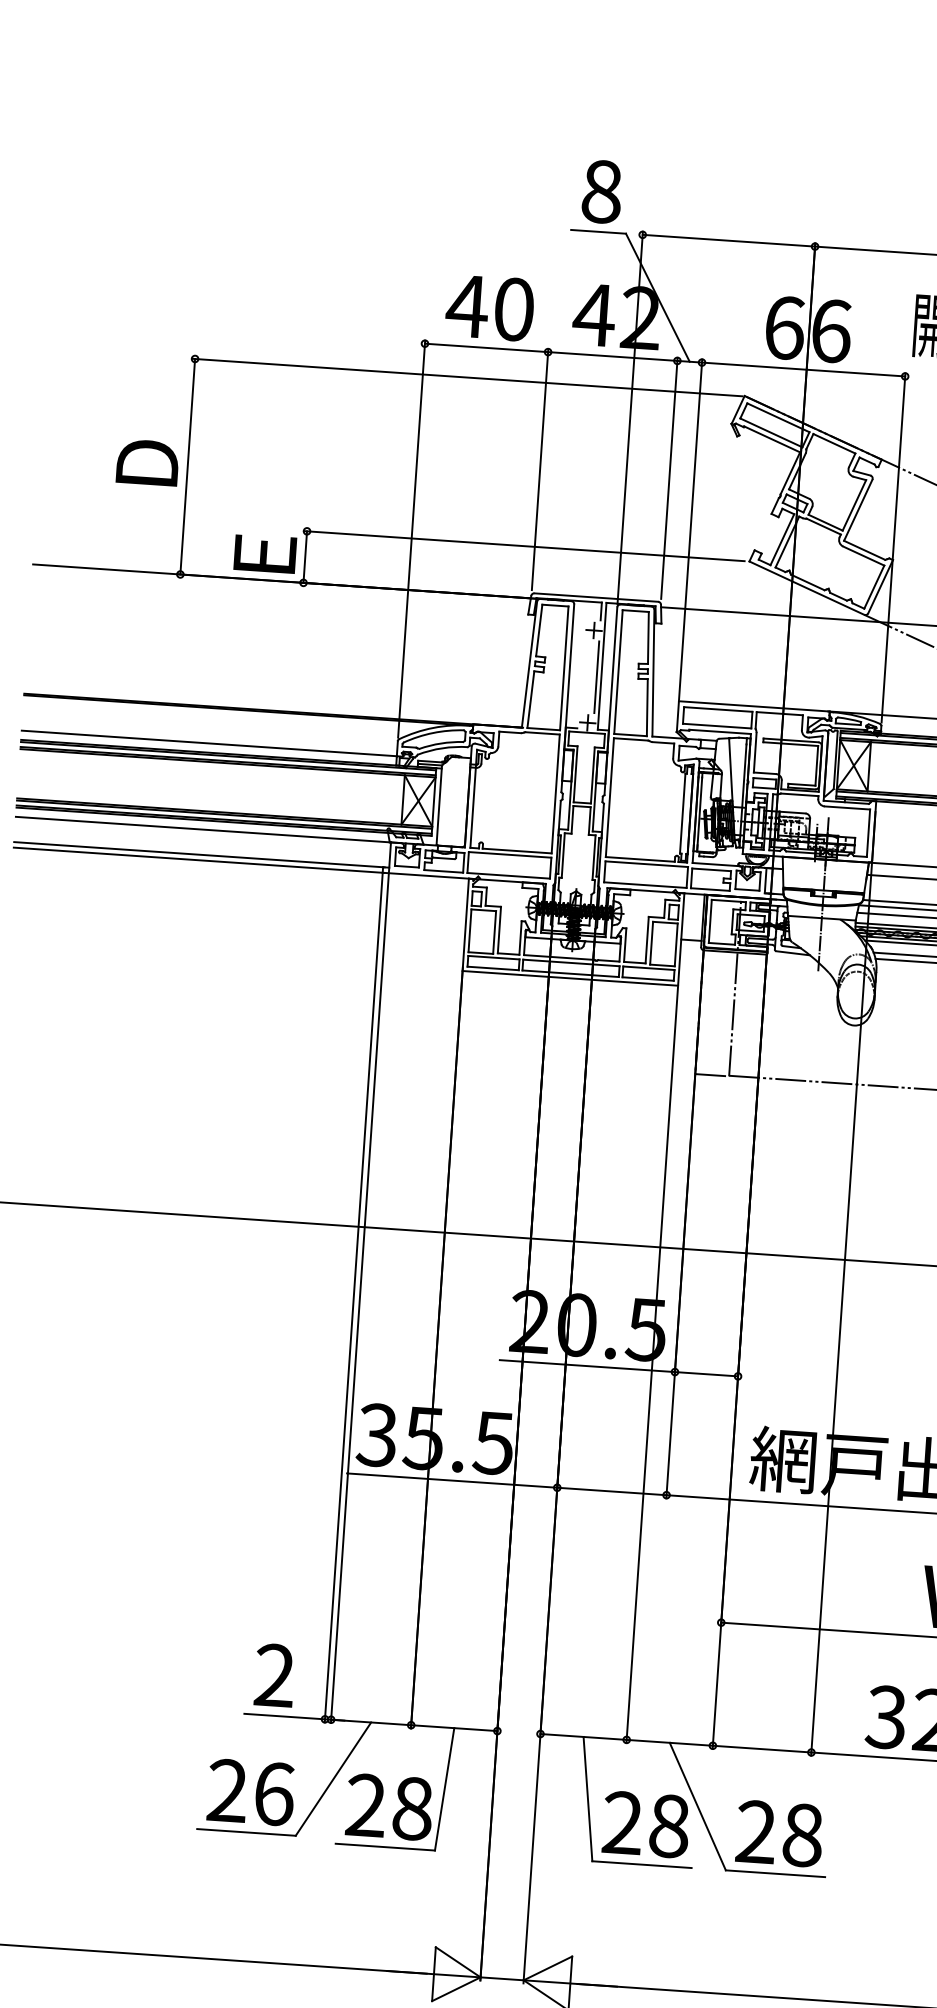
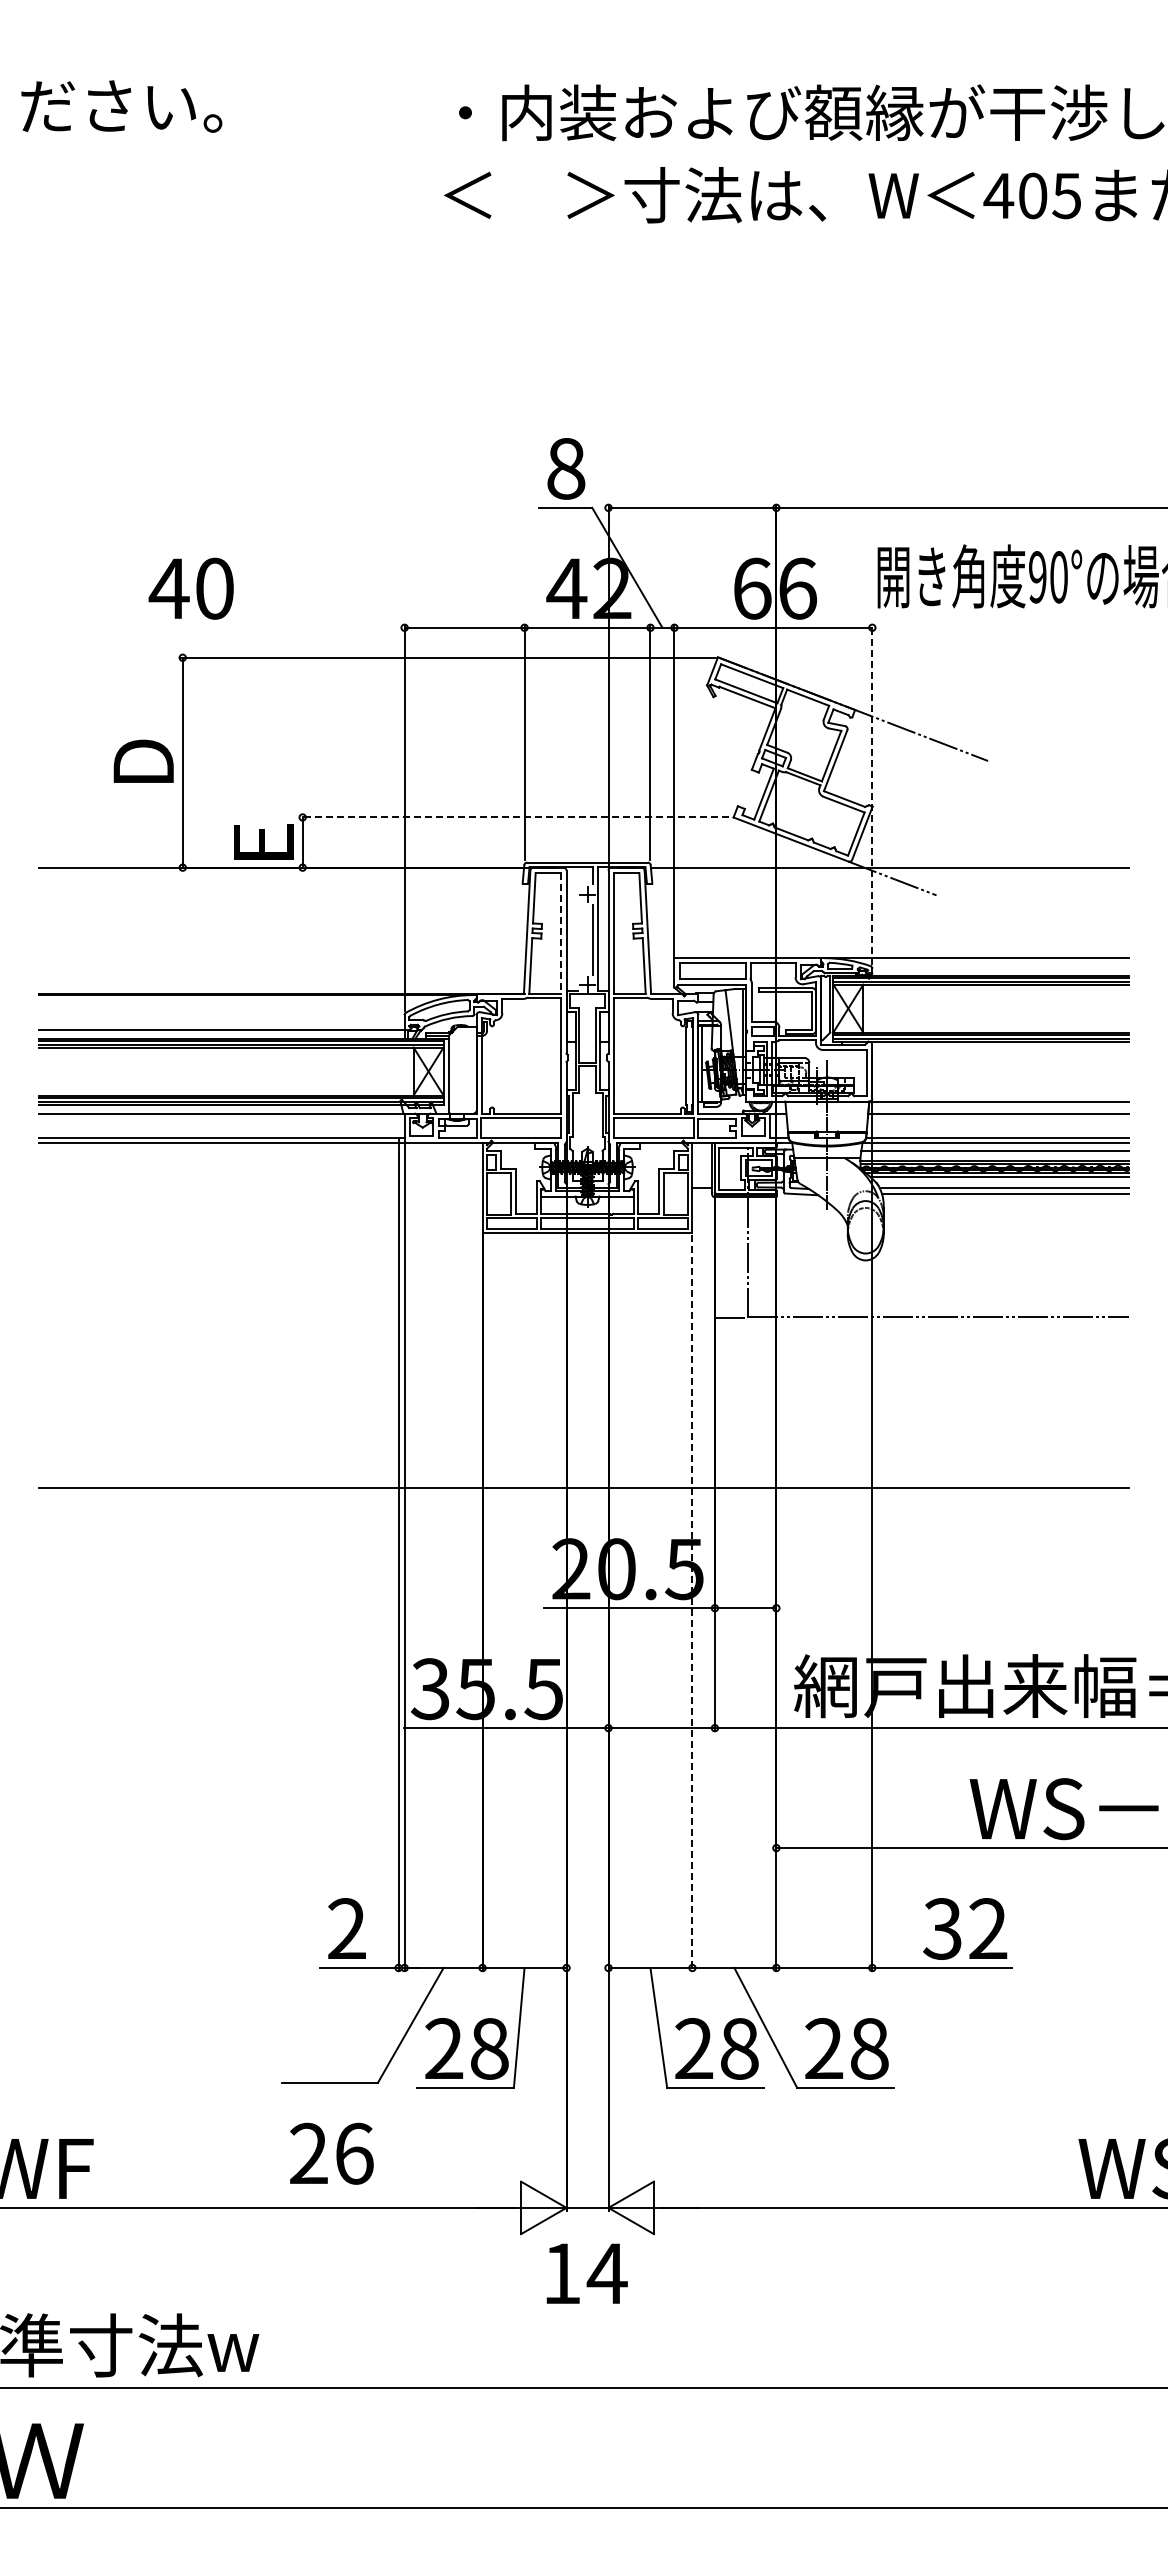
text: (489, 307) -> (190, 588), moved
line: (524, 546) -> (514, 817), solid -> dashed
line: (893, 547) -> (872, 794), solid -> dashed
line: (564, 668) -> (561, 933), solid -> dashed
line: (652, 1365) -> (692, 1603), solid -> dashed
text: (250, 1792) -> (331, 2153), moved

